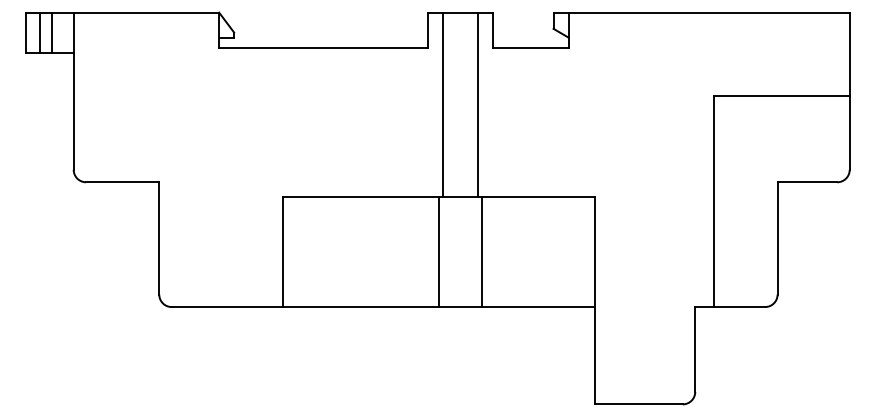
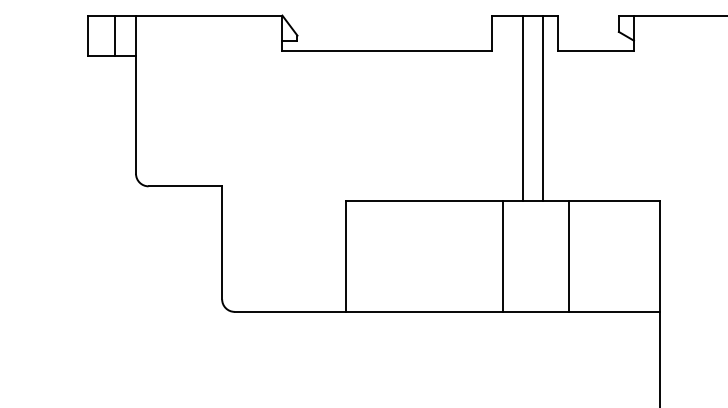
line: (40, 32) -> (102, 35), removed
line: (442, 104) -> (522, 108), moved
line: (482, 252) -> (569, 256), moved

